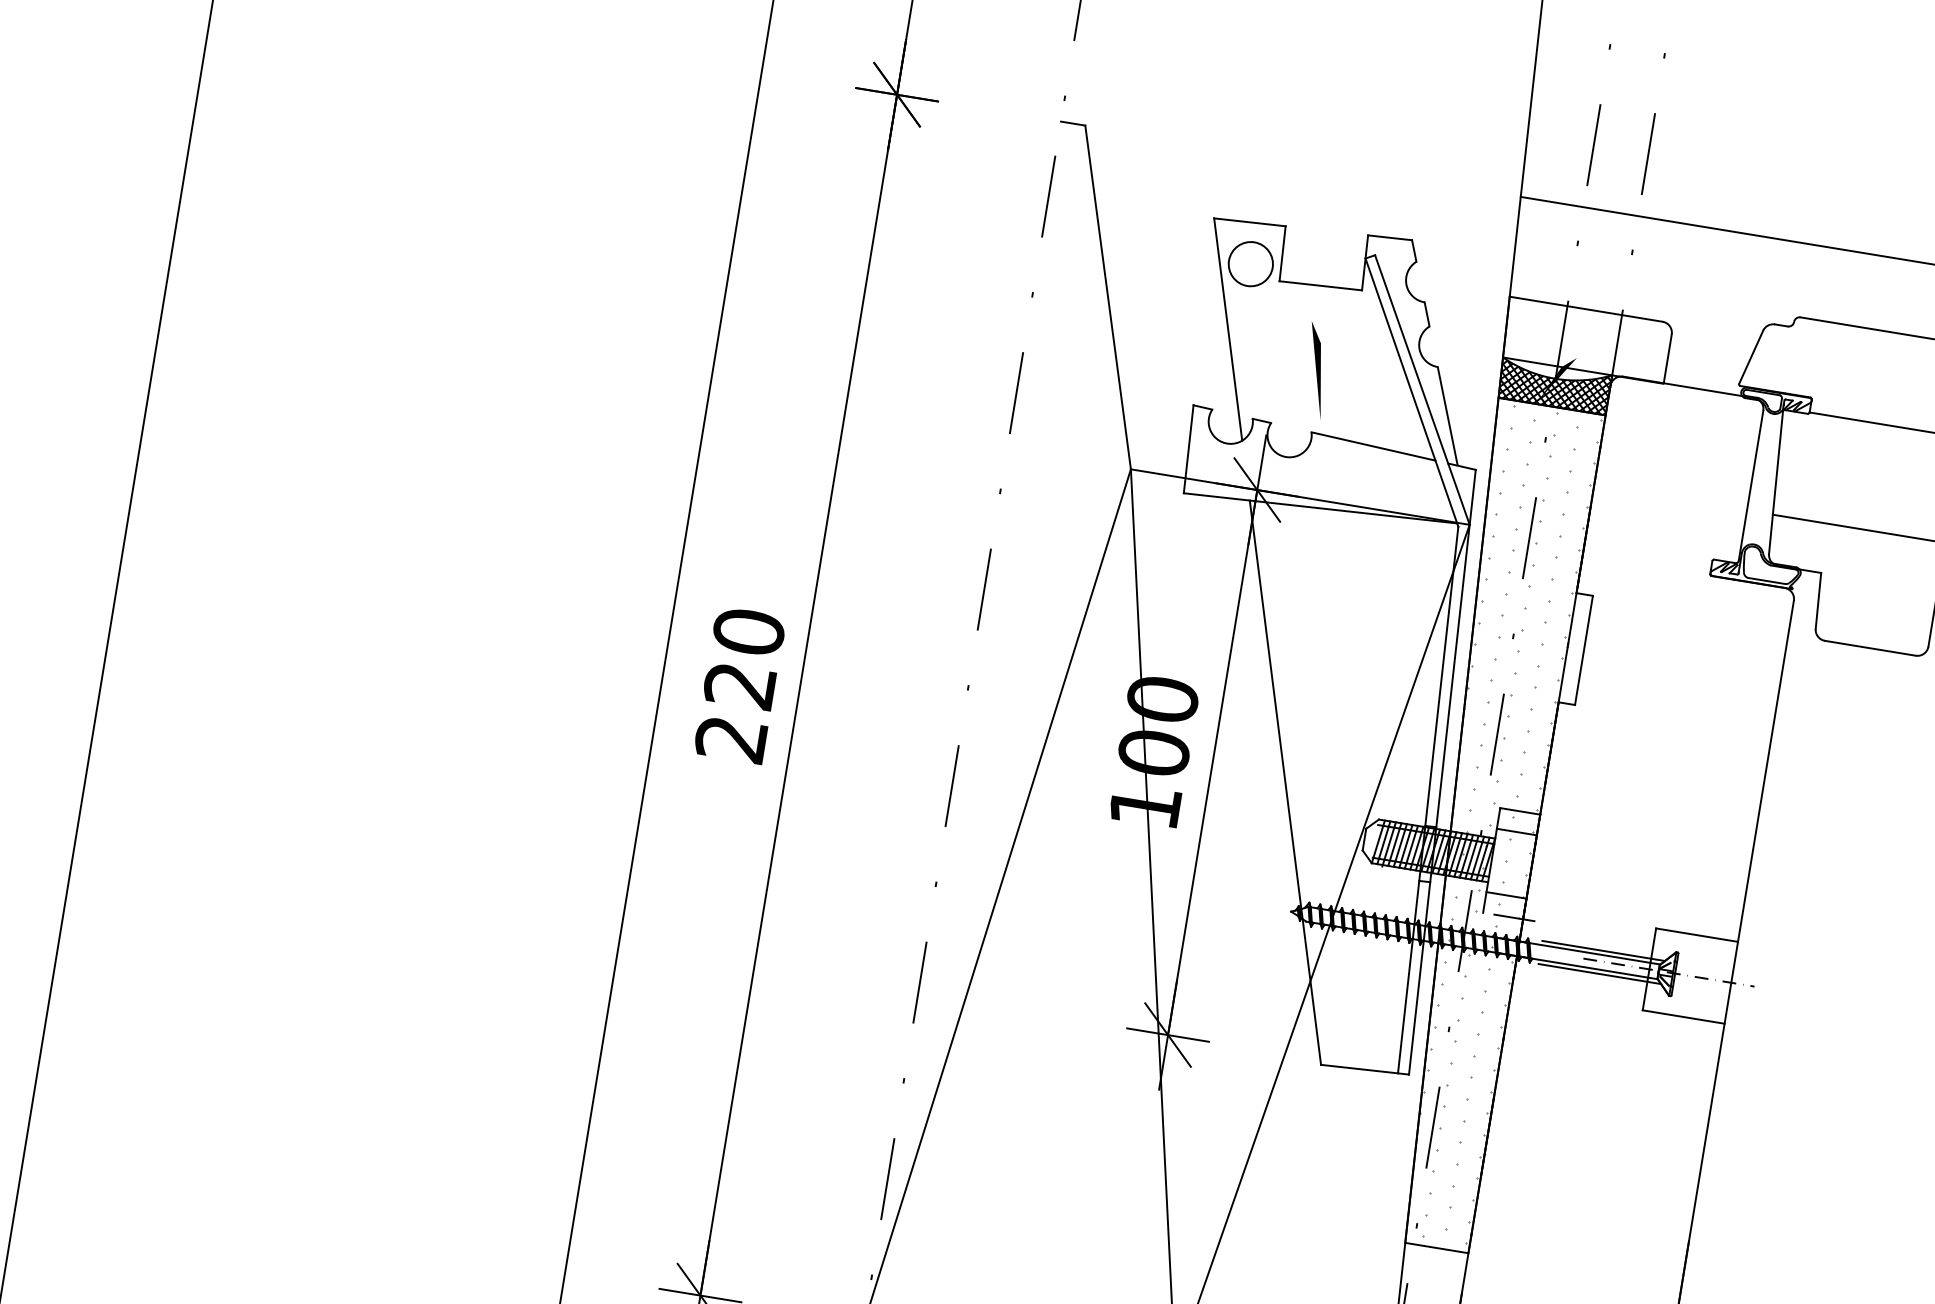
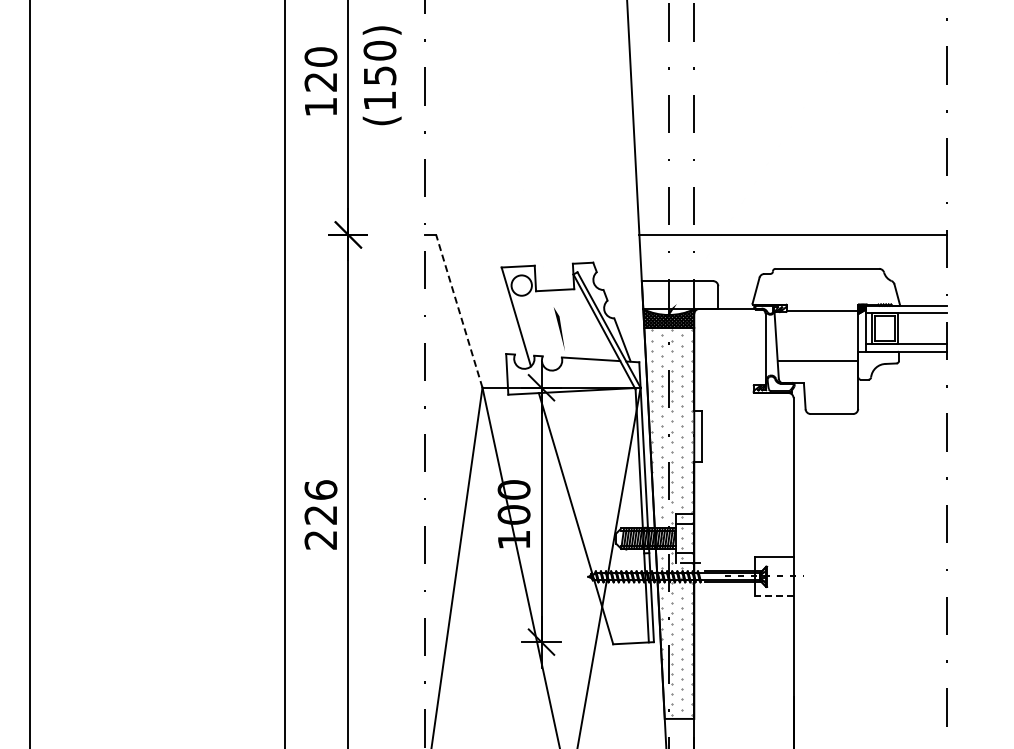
line: (1108, 297) -> (459, 311), solid -> dashed
text: (748, 630) -> (320, 489), 220 -> 226
line: (1683, 1016) -> (774, 595), solid -> dashed

